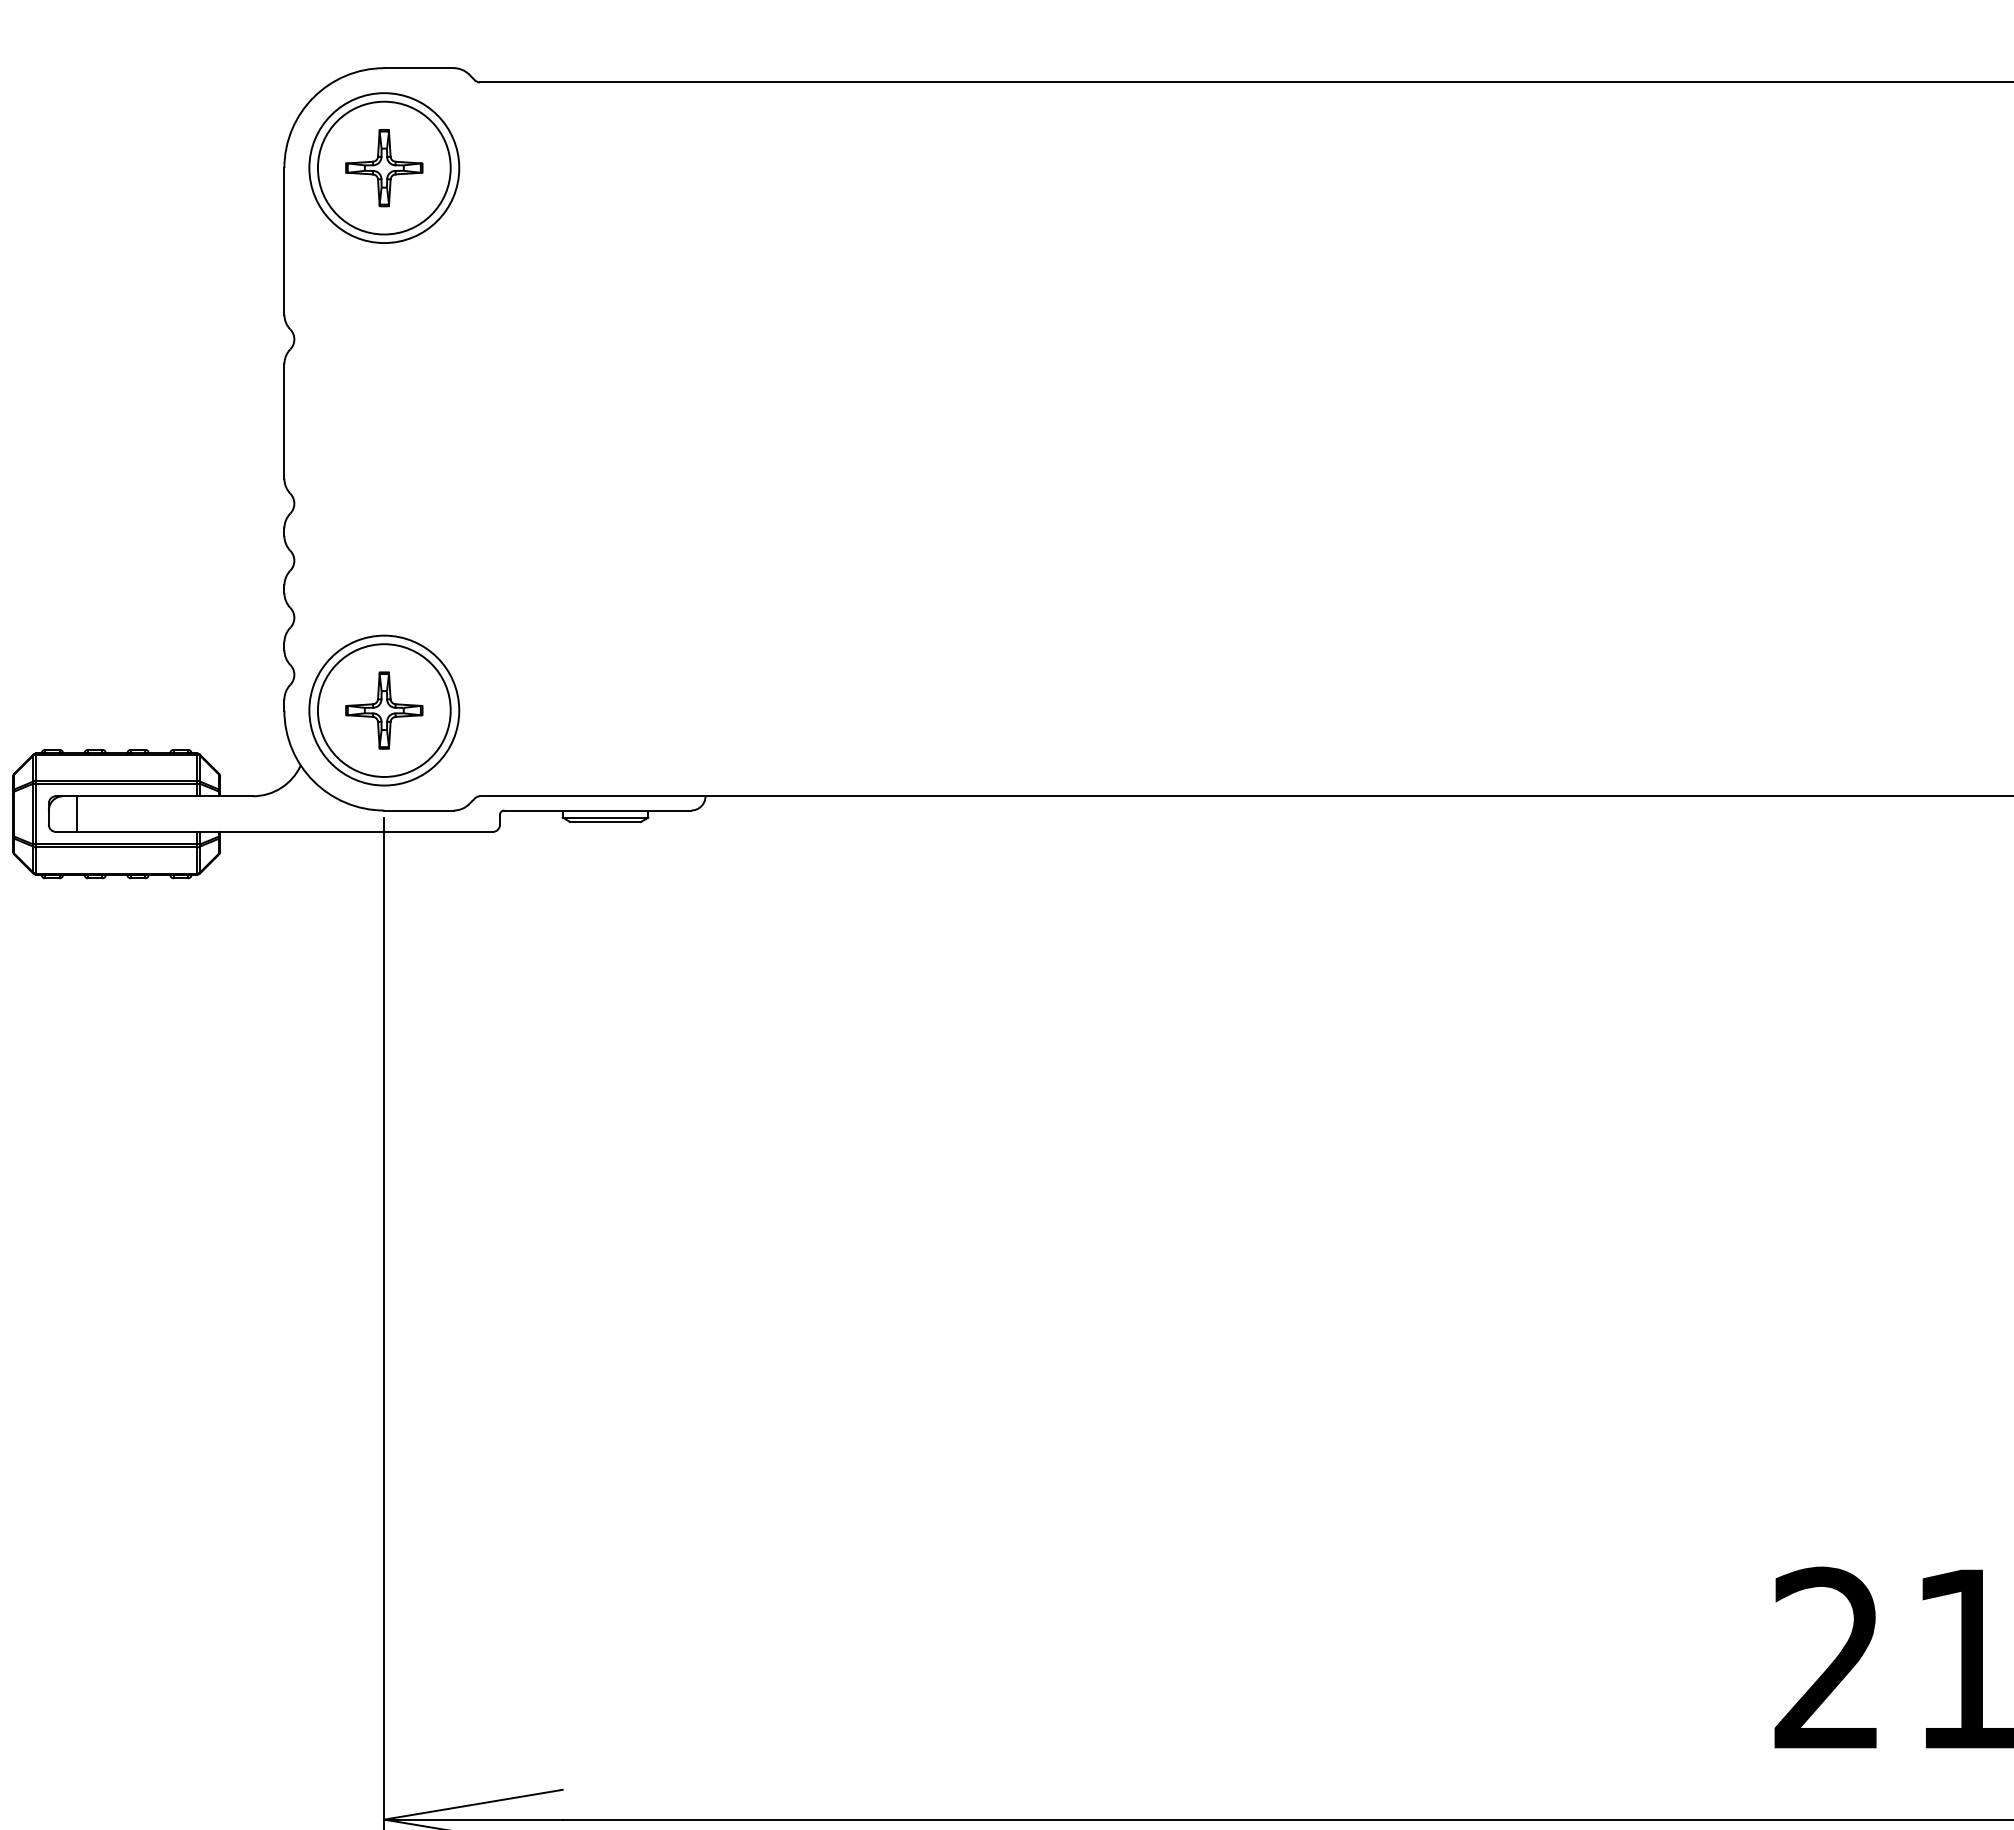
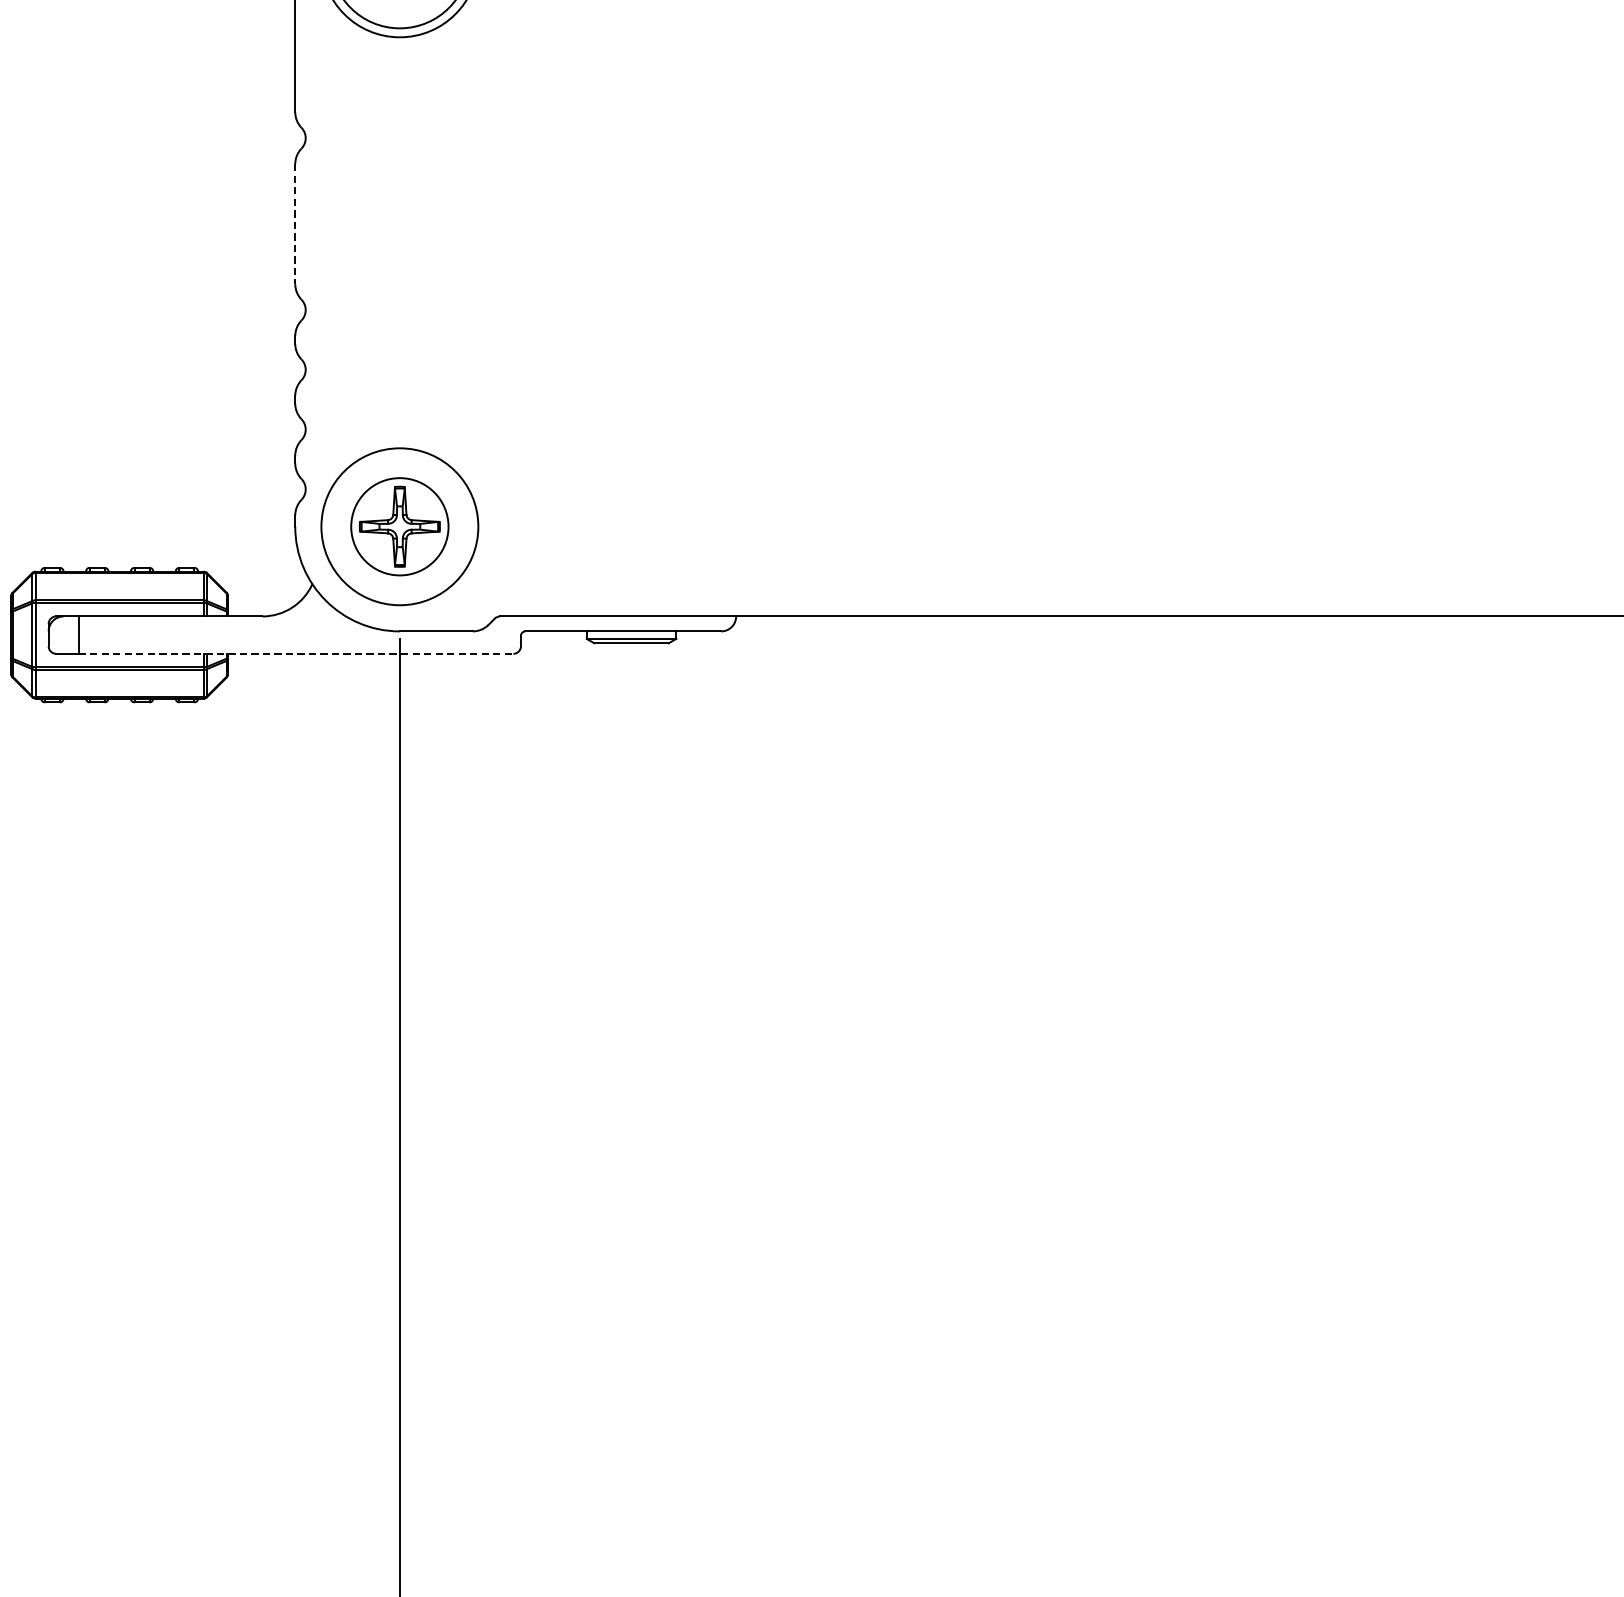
line: (284, 422) -> (295, 225), solid -> dashed
circle: (383, 710) -> (399, 526), size x0.7
line: (285, 831) -> (296, 653), solid -> dashed

